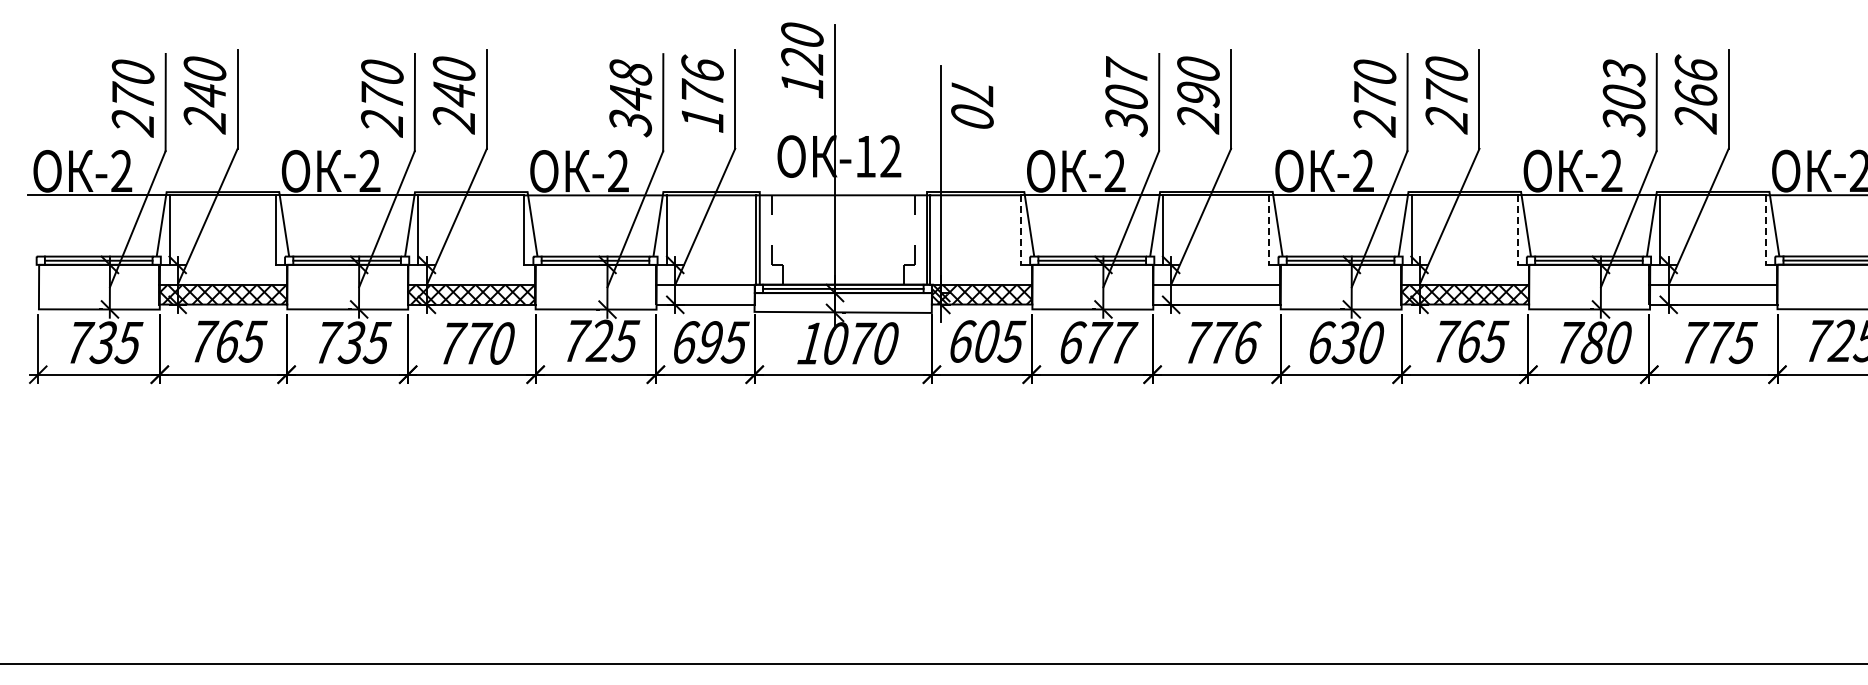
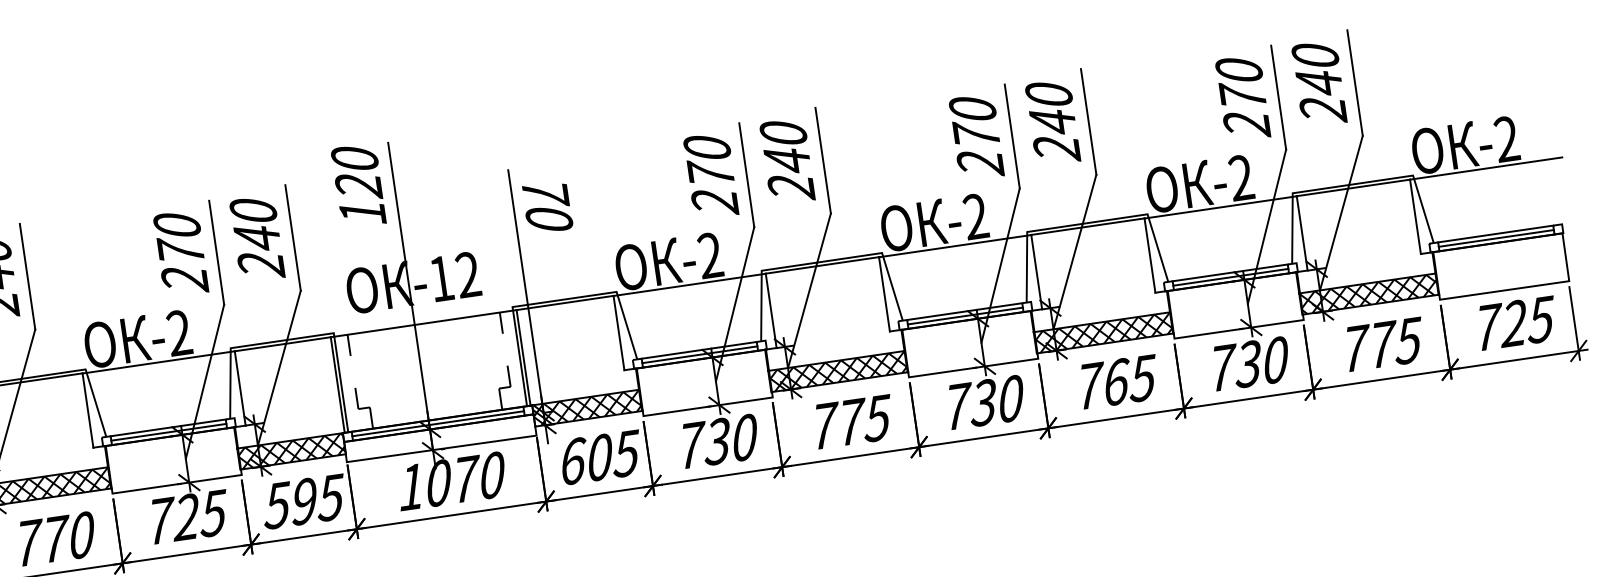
text: (1695, 80) -> (1316, 68), 266 -> 240
text: (1446, 92) -> (1052, 119), 270 -> 240
text: (702, 94) -> (257, 237), 176 -> 240
text: (1198, 94) -> (787, 160), 290 -> 240
text: (1126, 96) -> (710, 173), 307 -> 270
text: (630, 98) -> (181, 253), 348 -> 270
text: (1623, 98) -> (1242, 98), 303 -> 270
line: (1021, 230) -> (619, 333), dashed -> solid
line: (1269, 230) -> (884, 294), dashed -> solid
line: (1517, 230) -> (1149, 256), dashed -> solid
line: (1766, 230) -> (1415, 217), dashed -> solid
hatch: (704, 294) -> (290, 451), added
hatch: (1216, 294) -> (837, 371), added
hatch: (1712, 294) -> (1368, 294), added
text: (685, 342) -> (277, 505), 695 -> 595
text: (1099, 342) -> (720, 441), 677 -> 730
text: (1246, 342) -> (877, 418), 776 -> 775
text: (1323, 342) -> (959, 406), 630 -> 730
text: (1592, 342) -> (1247, 364), 780 -> 730

